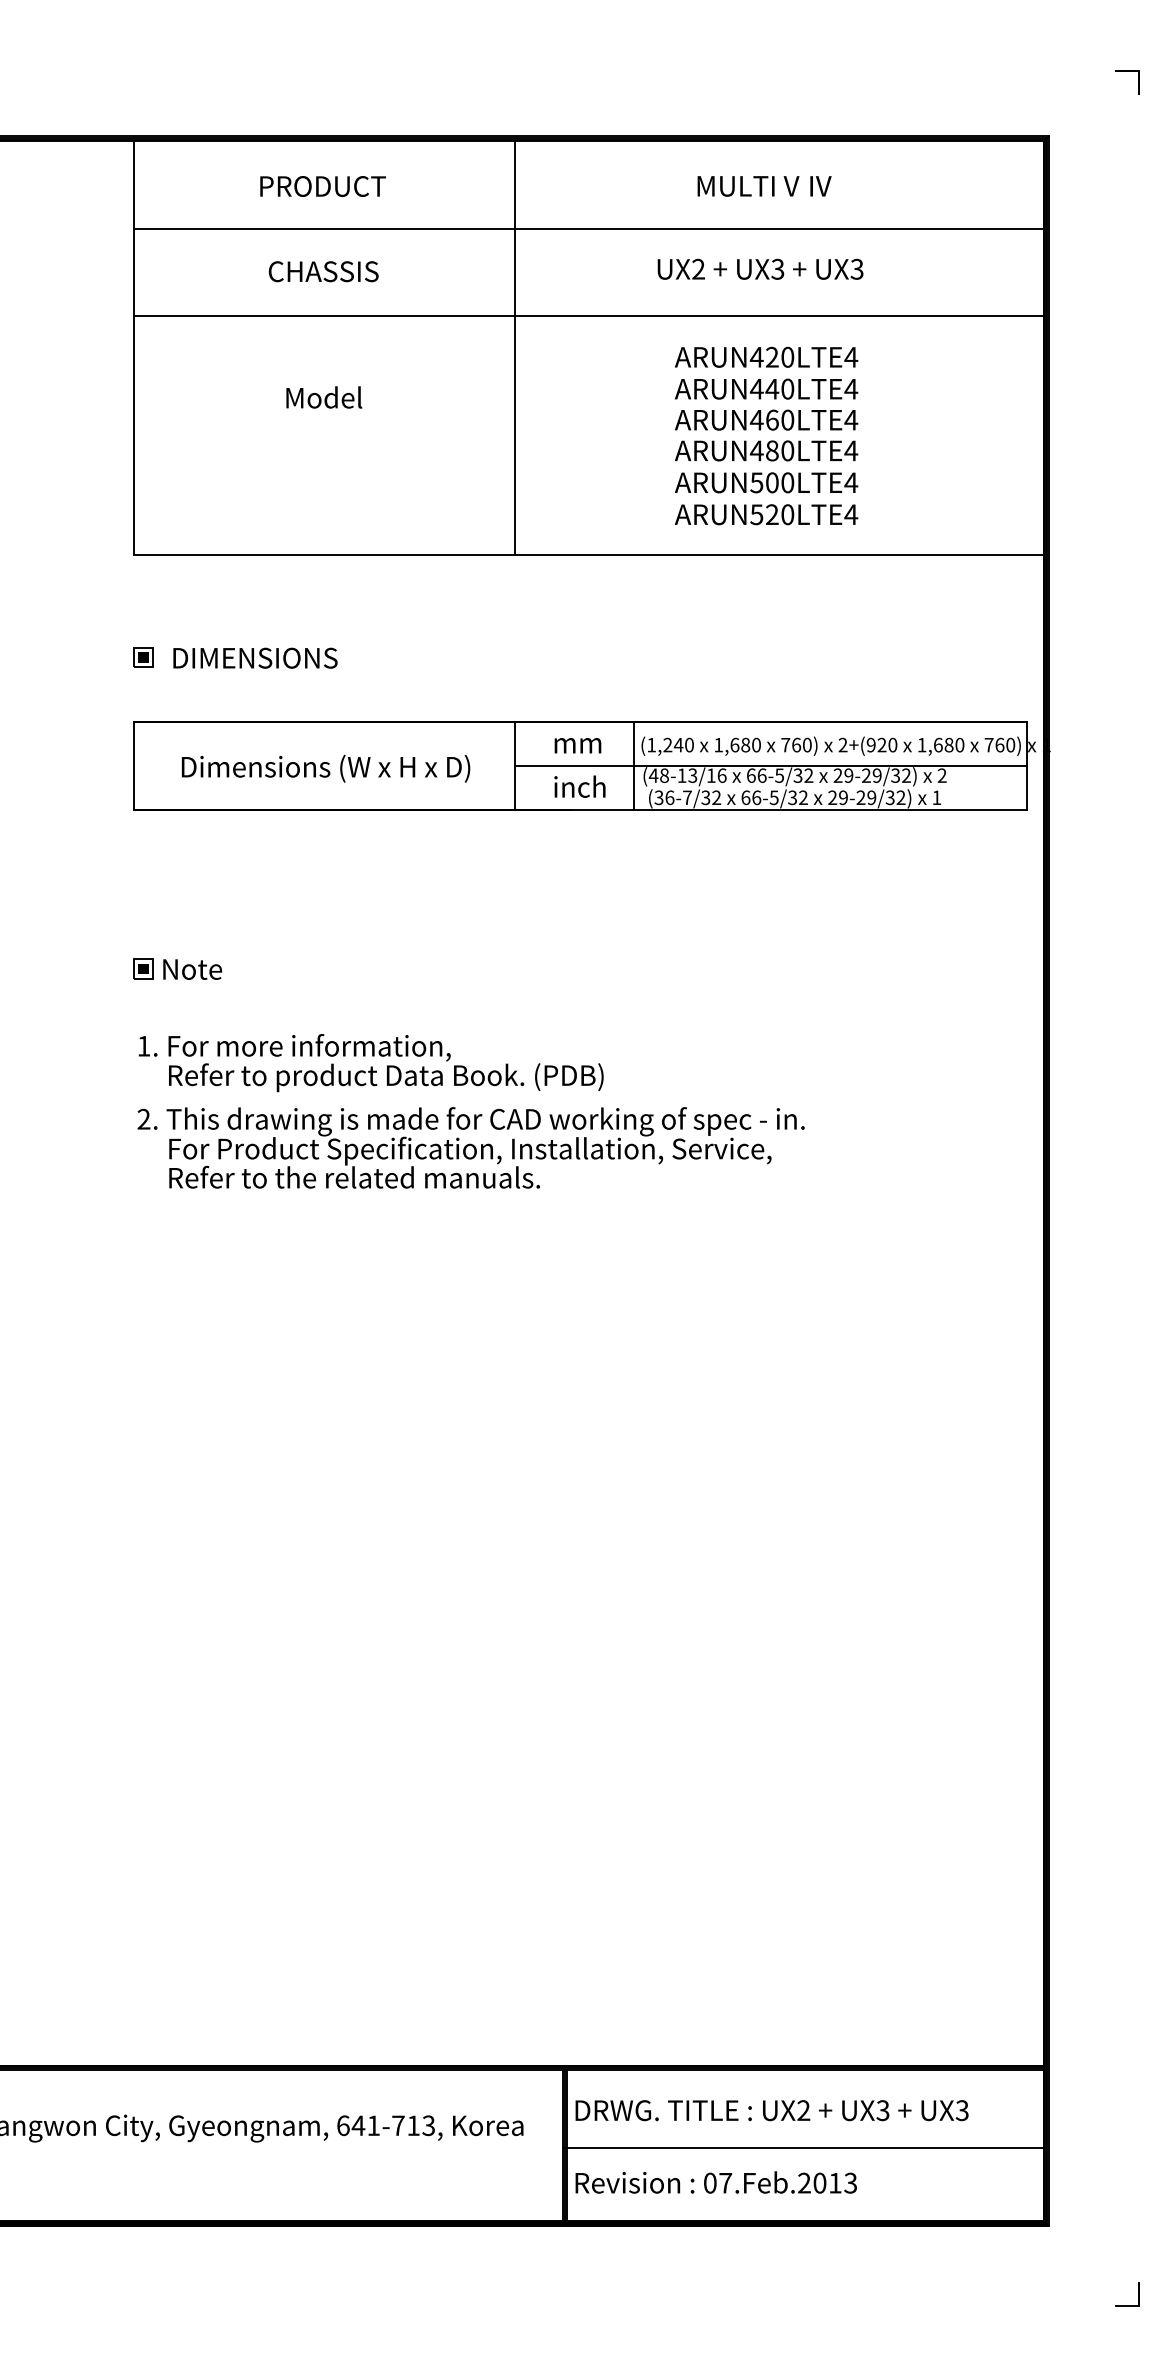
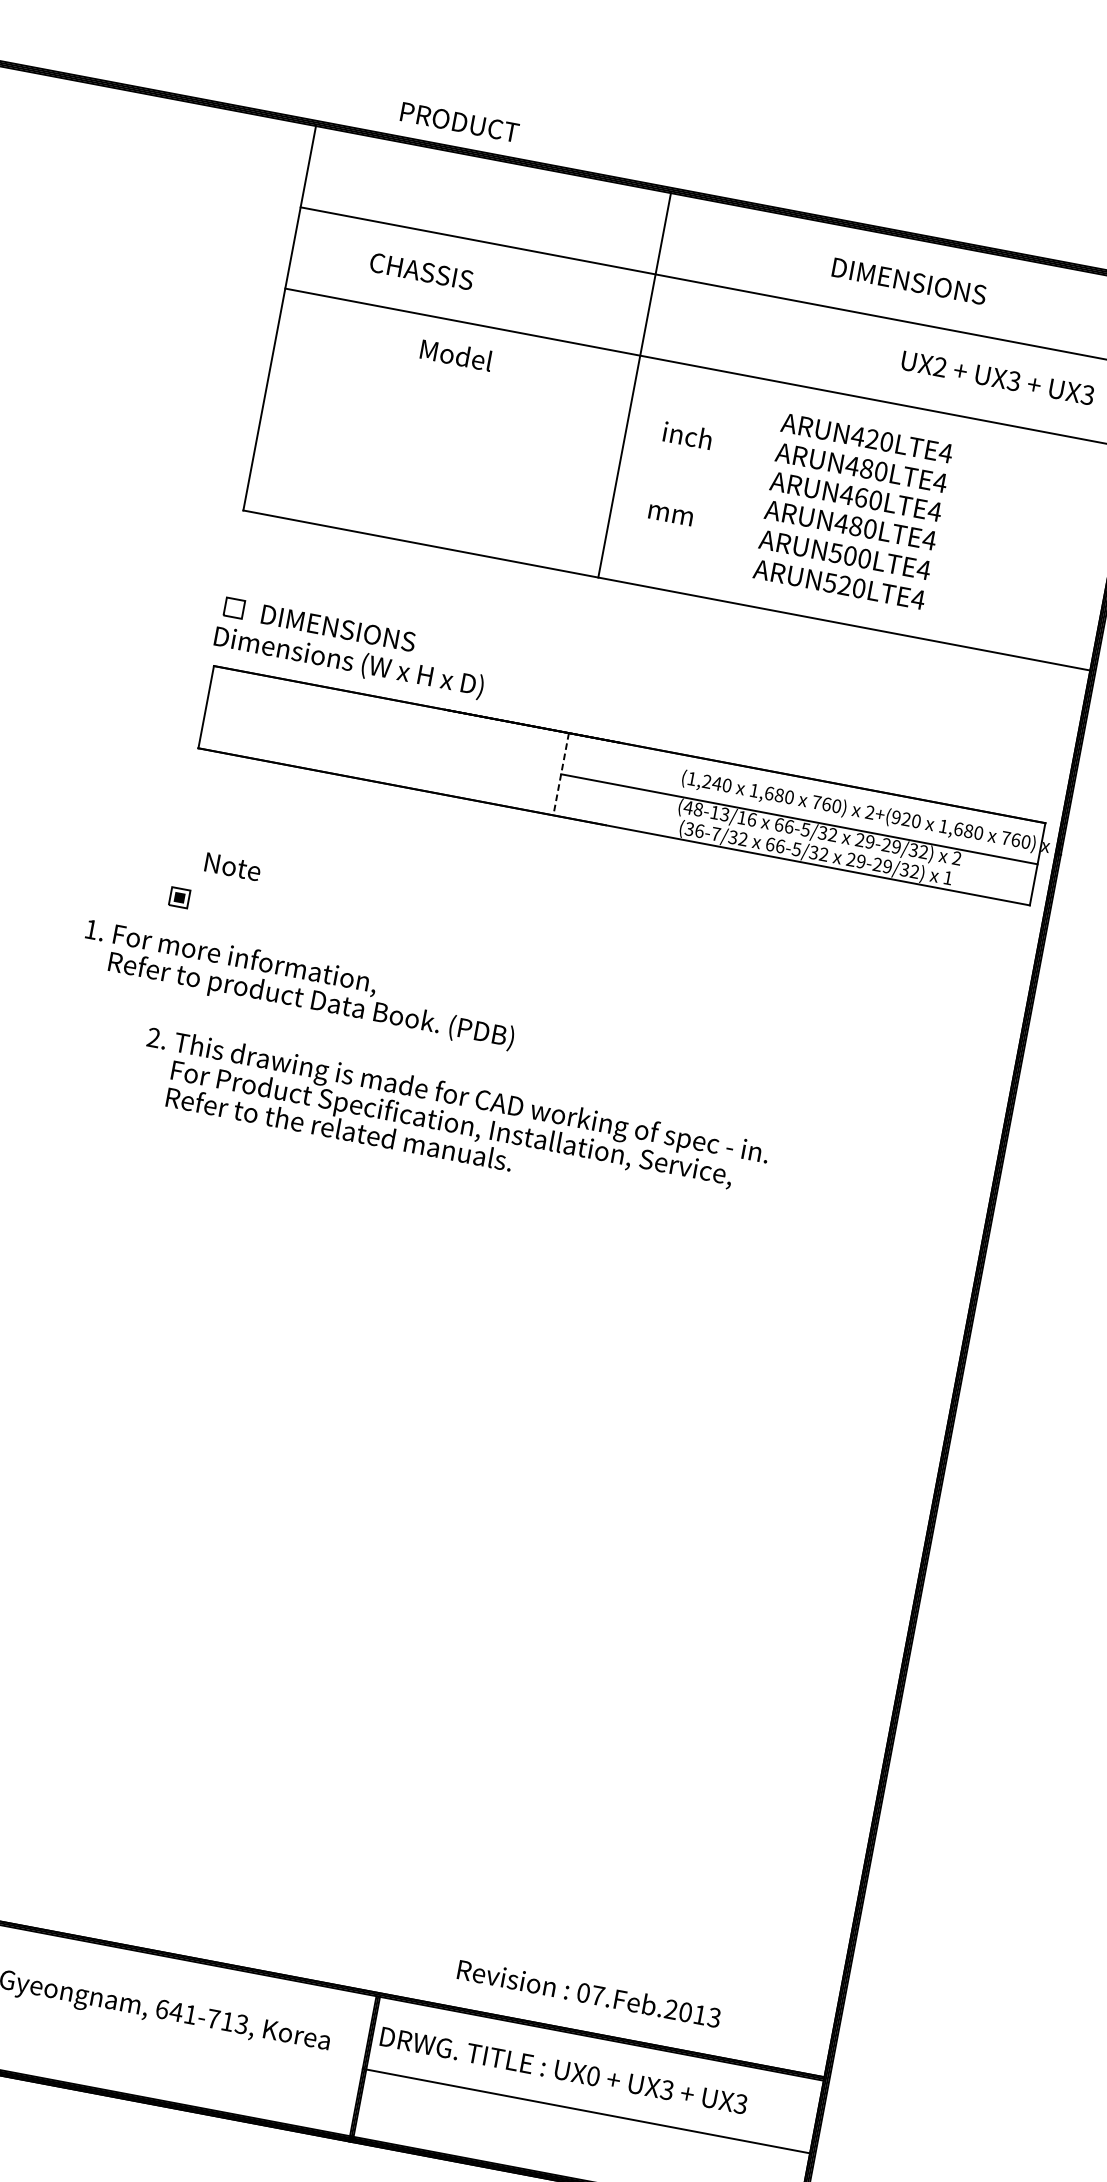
text: (780, 185) -> (910, 280), MULTI V Ⅳ -> DIMENSIONS
text: (322, 186) -> (459, 122), moved
text: (760, 268) -> (998, 377), moved
text: (323, 271) -> (421, 271), moved
text: (772, 388) -> (867, 468), ARUN440LTE4 -> ARUN480LTE4
text: (324, 397) -> (456, 355), moved
fill: (142, 657) -> (233, 607), removed
text: (577, 745) -> (670, 514), moved
line: (634, 765) -> (672, 794), removed
line: (515, 766) -> (561, 774), solid -> dashed
text: (325, 768) -> (348, 662), moved
text: (579, 786) -> (687, 435), moved
text: (192, 969) -> (232, 866), moved
text: (370, 1063) -> (299, 985), moved
text: (803, 2110) -> (593, 2076), UX2 -> UX0
text: (715, 2182) -> (588, 1993), moved

